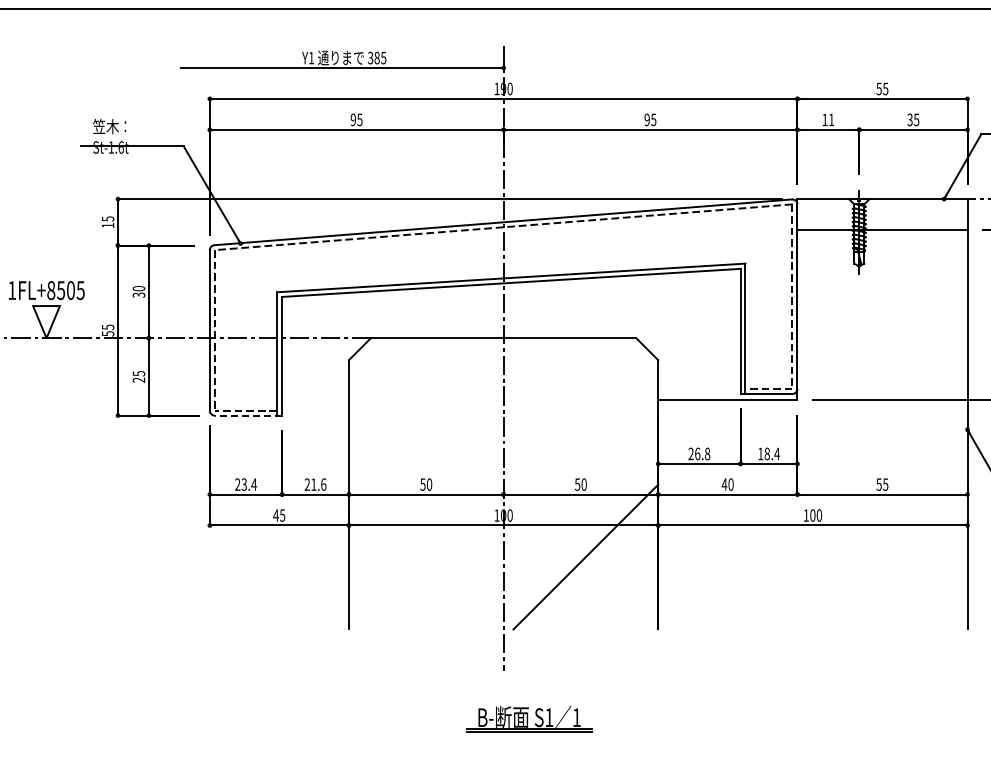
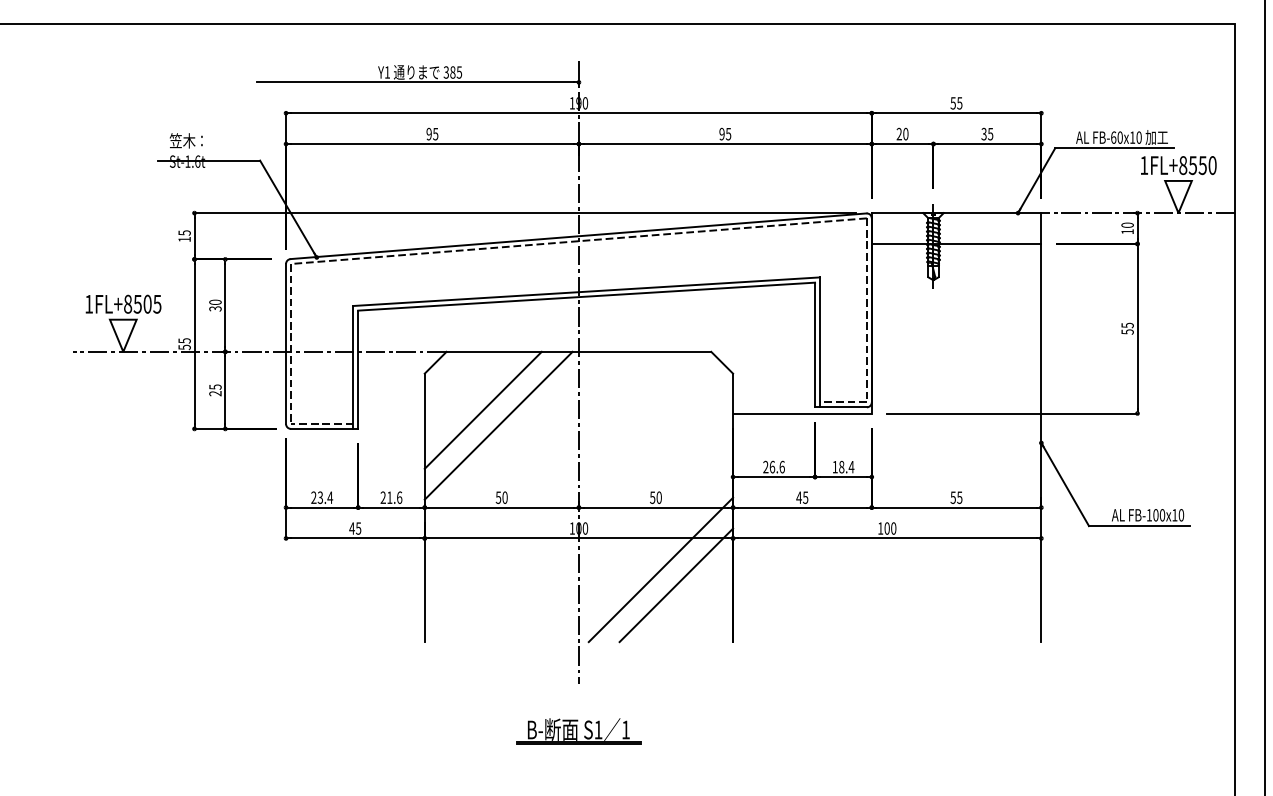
text: (828, 119) -> (902, 133), 11 -> 20
line: (406, 396) -> (482, 409), added
line: (422, 412) -> (498, 425), added
line: (248, 415) -> (324, 428), dashed -> solid
text: (706, 453) -> (781, 466), 26.8 -> 26.6
text: (730, 484) -> (805, 497), 40 -> 45
line: (601, 572) -> (676, 585), added
part: (529, 719) -> (578, 731), moved

